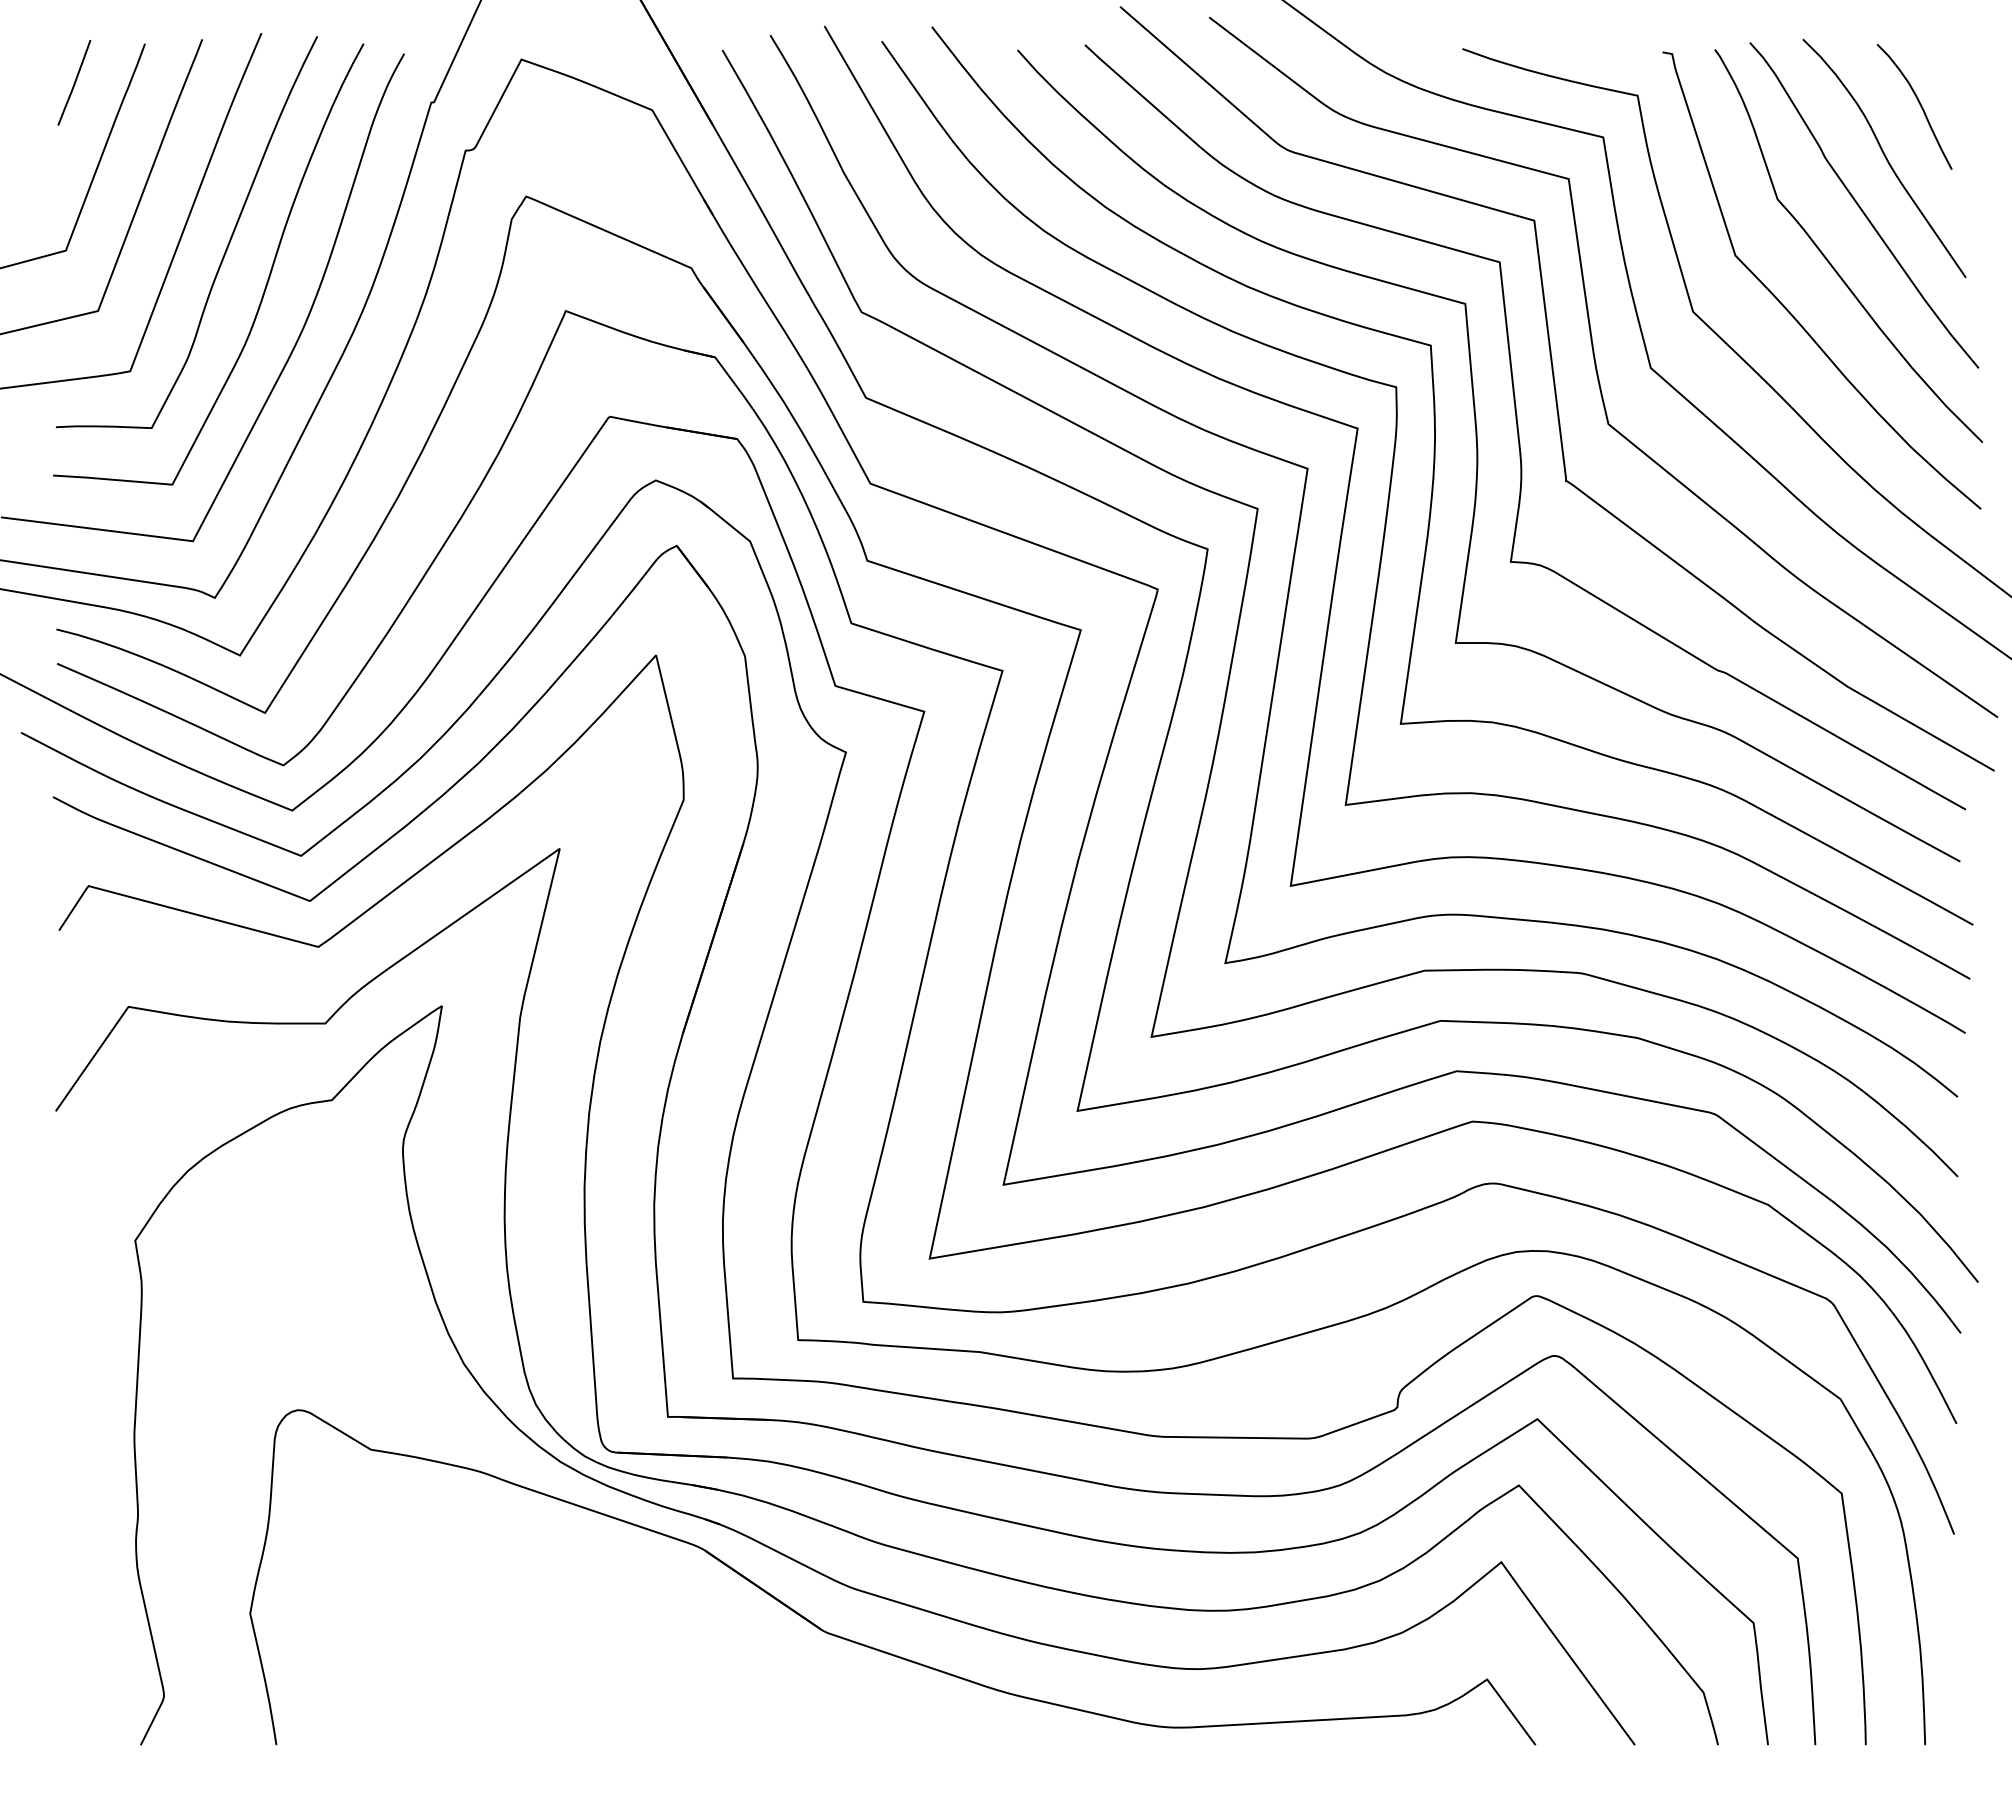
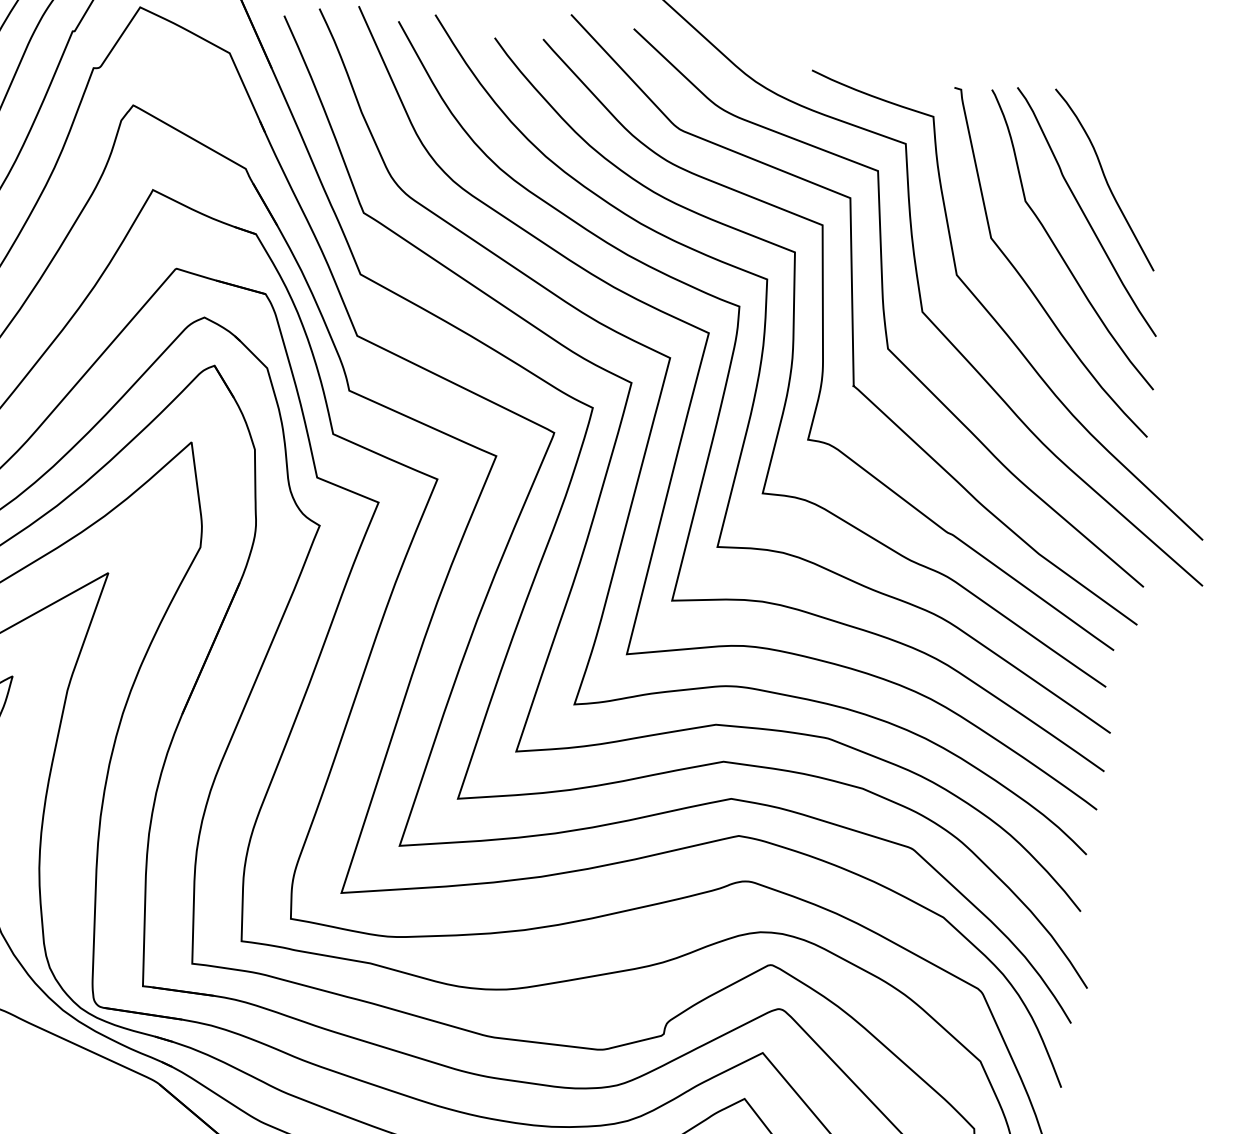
curve: (1919, 104) -> (1133, 144), removed

